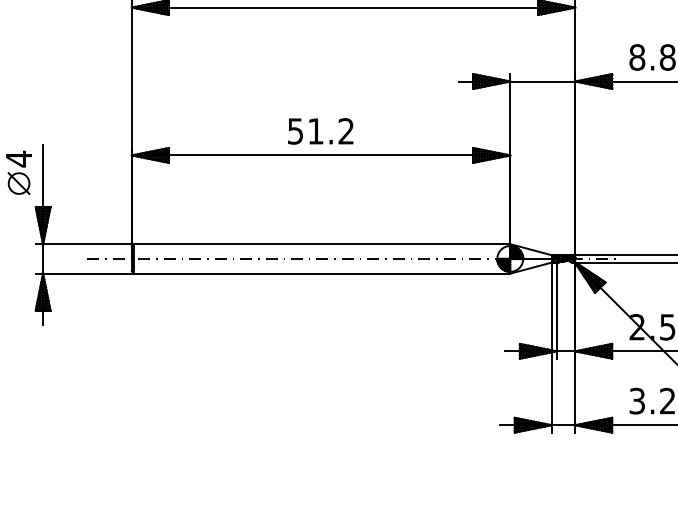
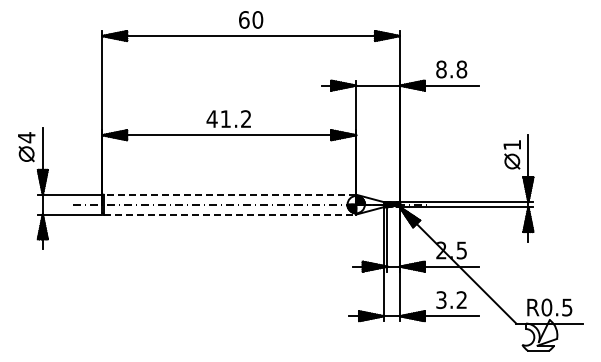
text: (294, 131) -> (211, 119), 51.2 -> 41.2
line: (321, 243) -> (229, 194), solid -> dashed
line: (322, 273) -> (230, 214), solid -> dashed

